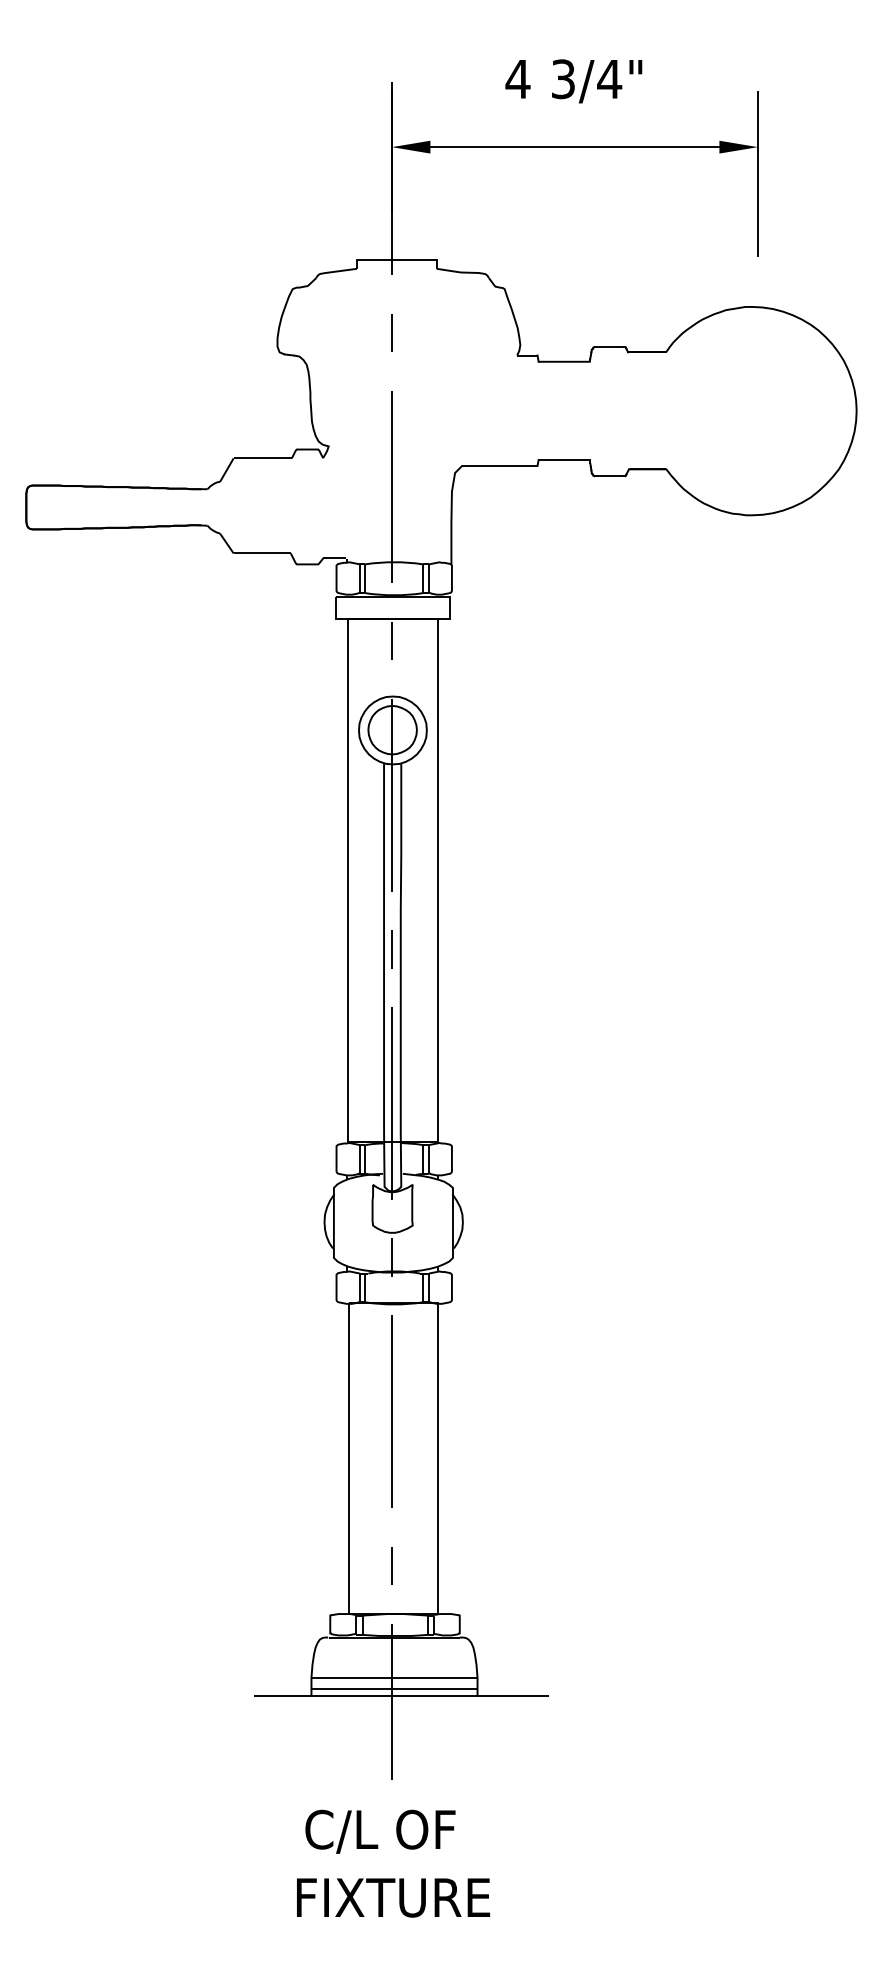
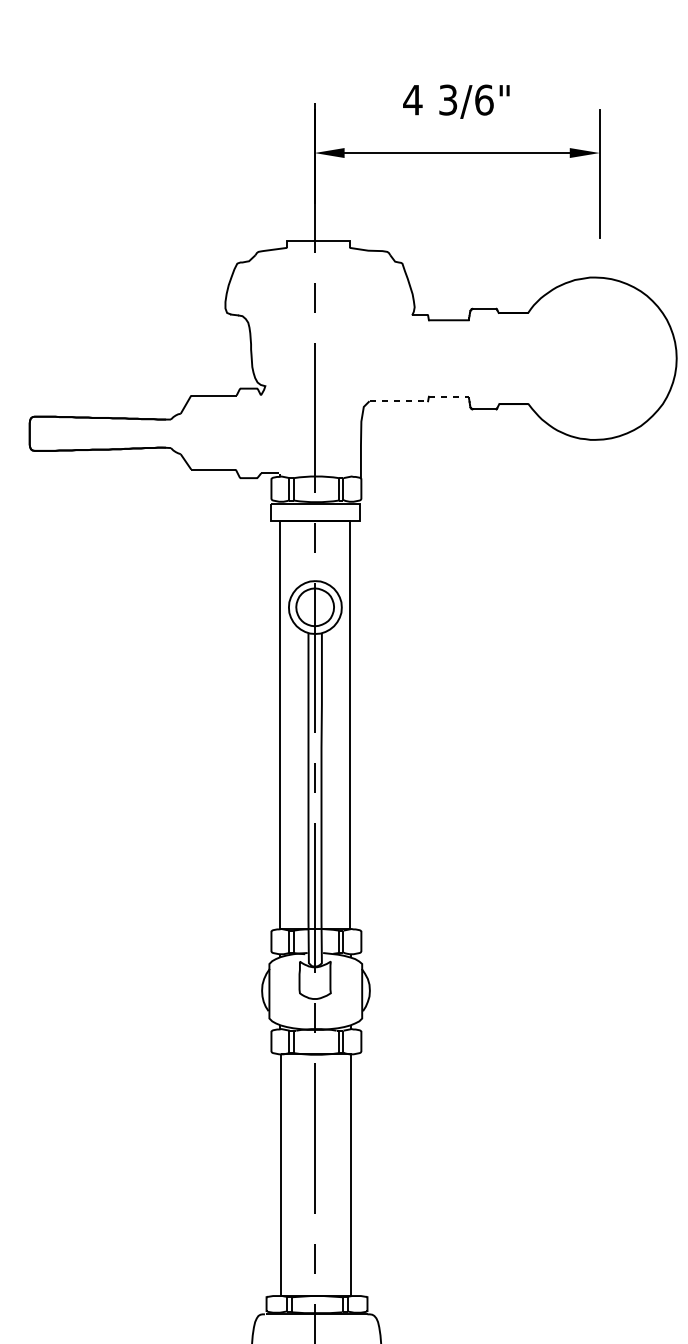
text: (609, 79) -> (484, 100), 3/4" -> 3/6"
line: (567, 459) -> (451, 396), solid -> dashed
line: (499, 465) -> (398, 401), solid -> dashed

